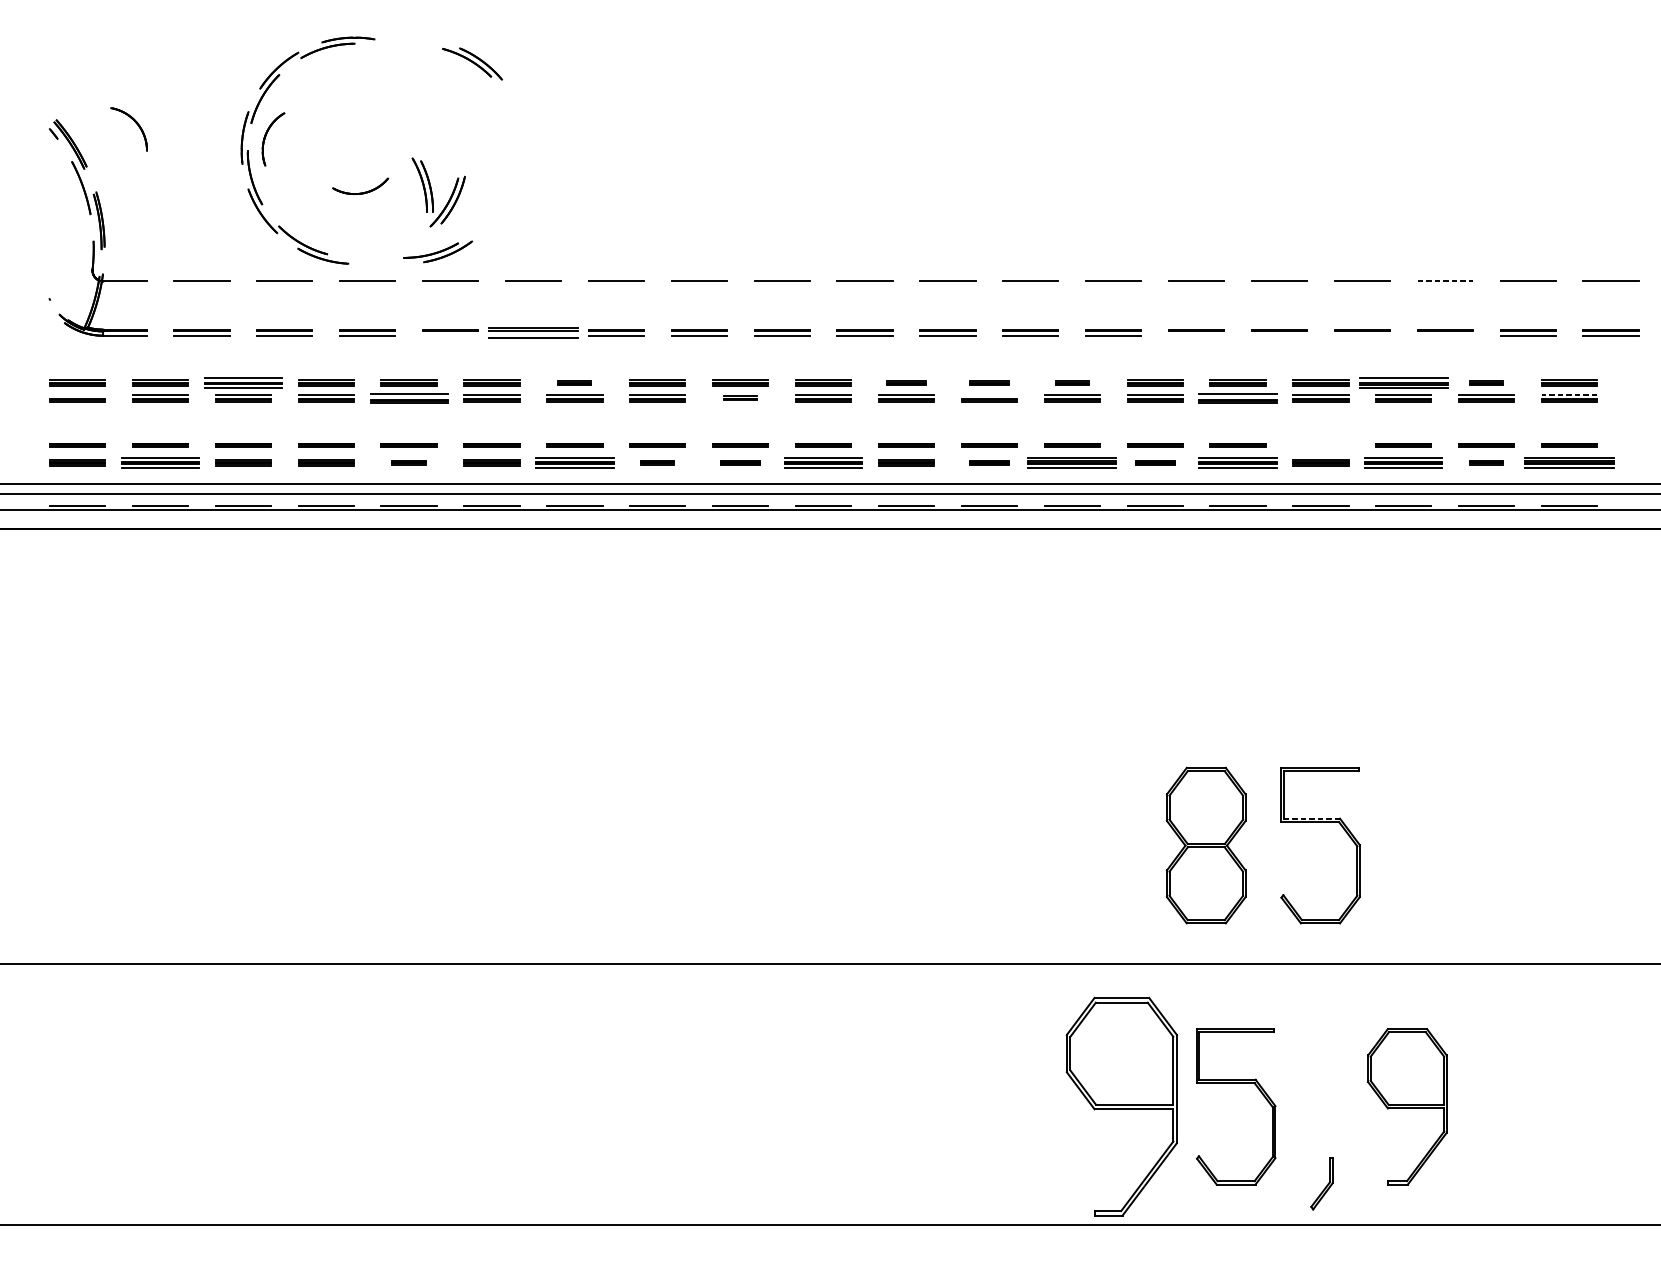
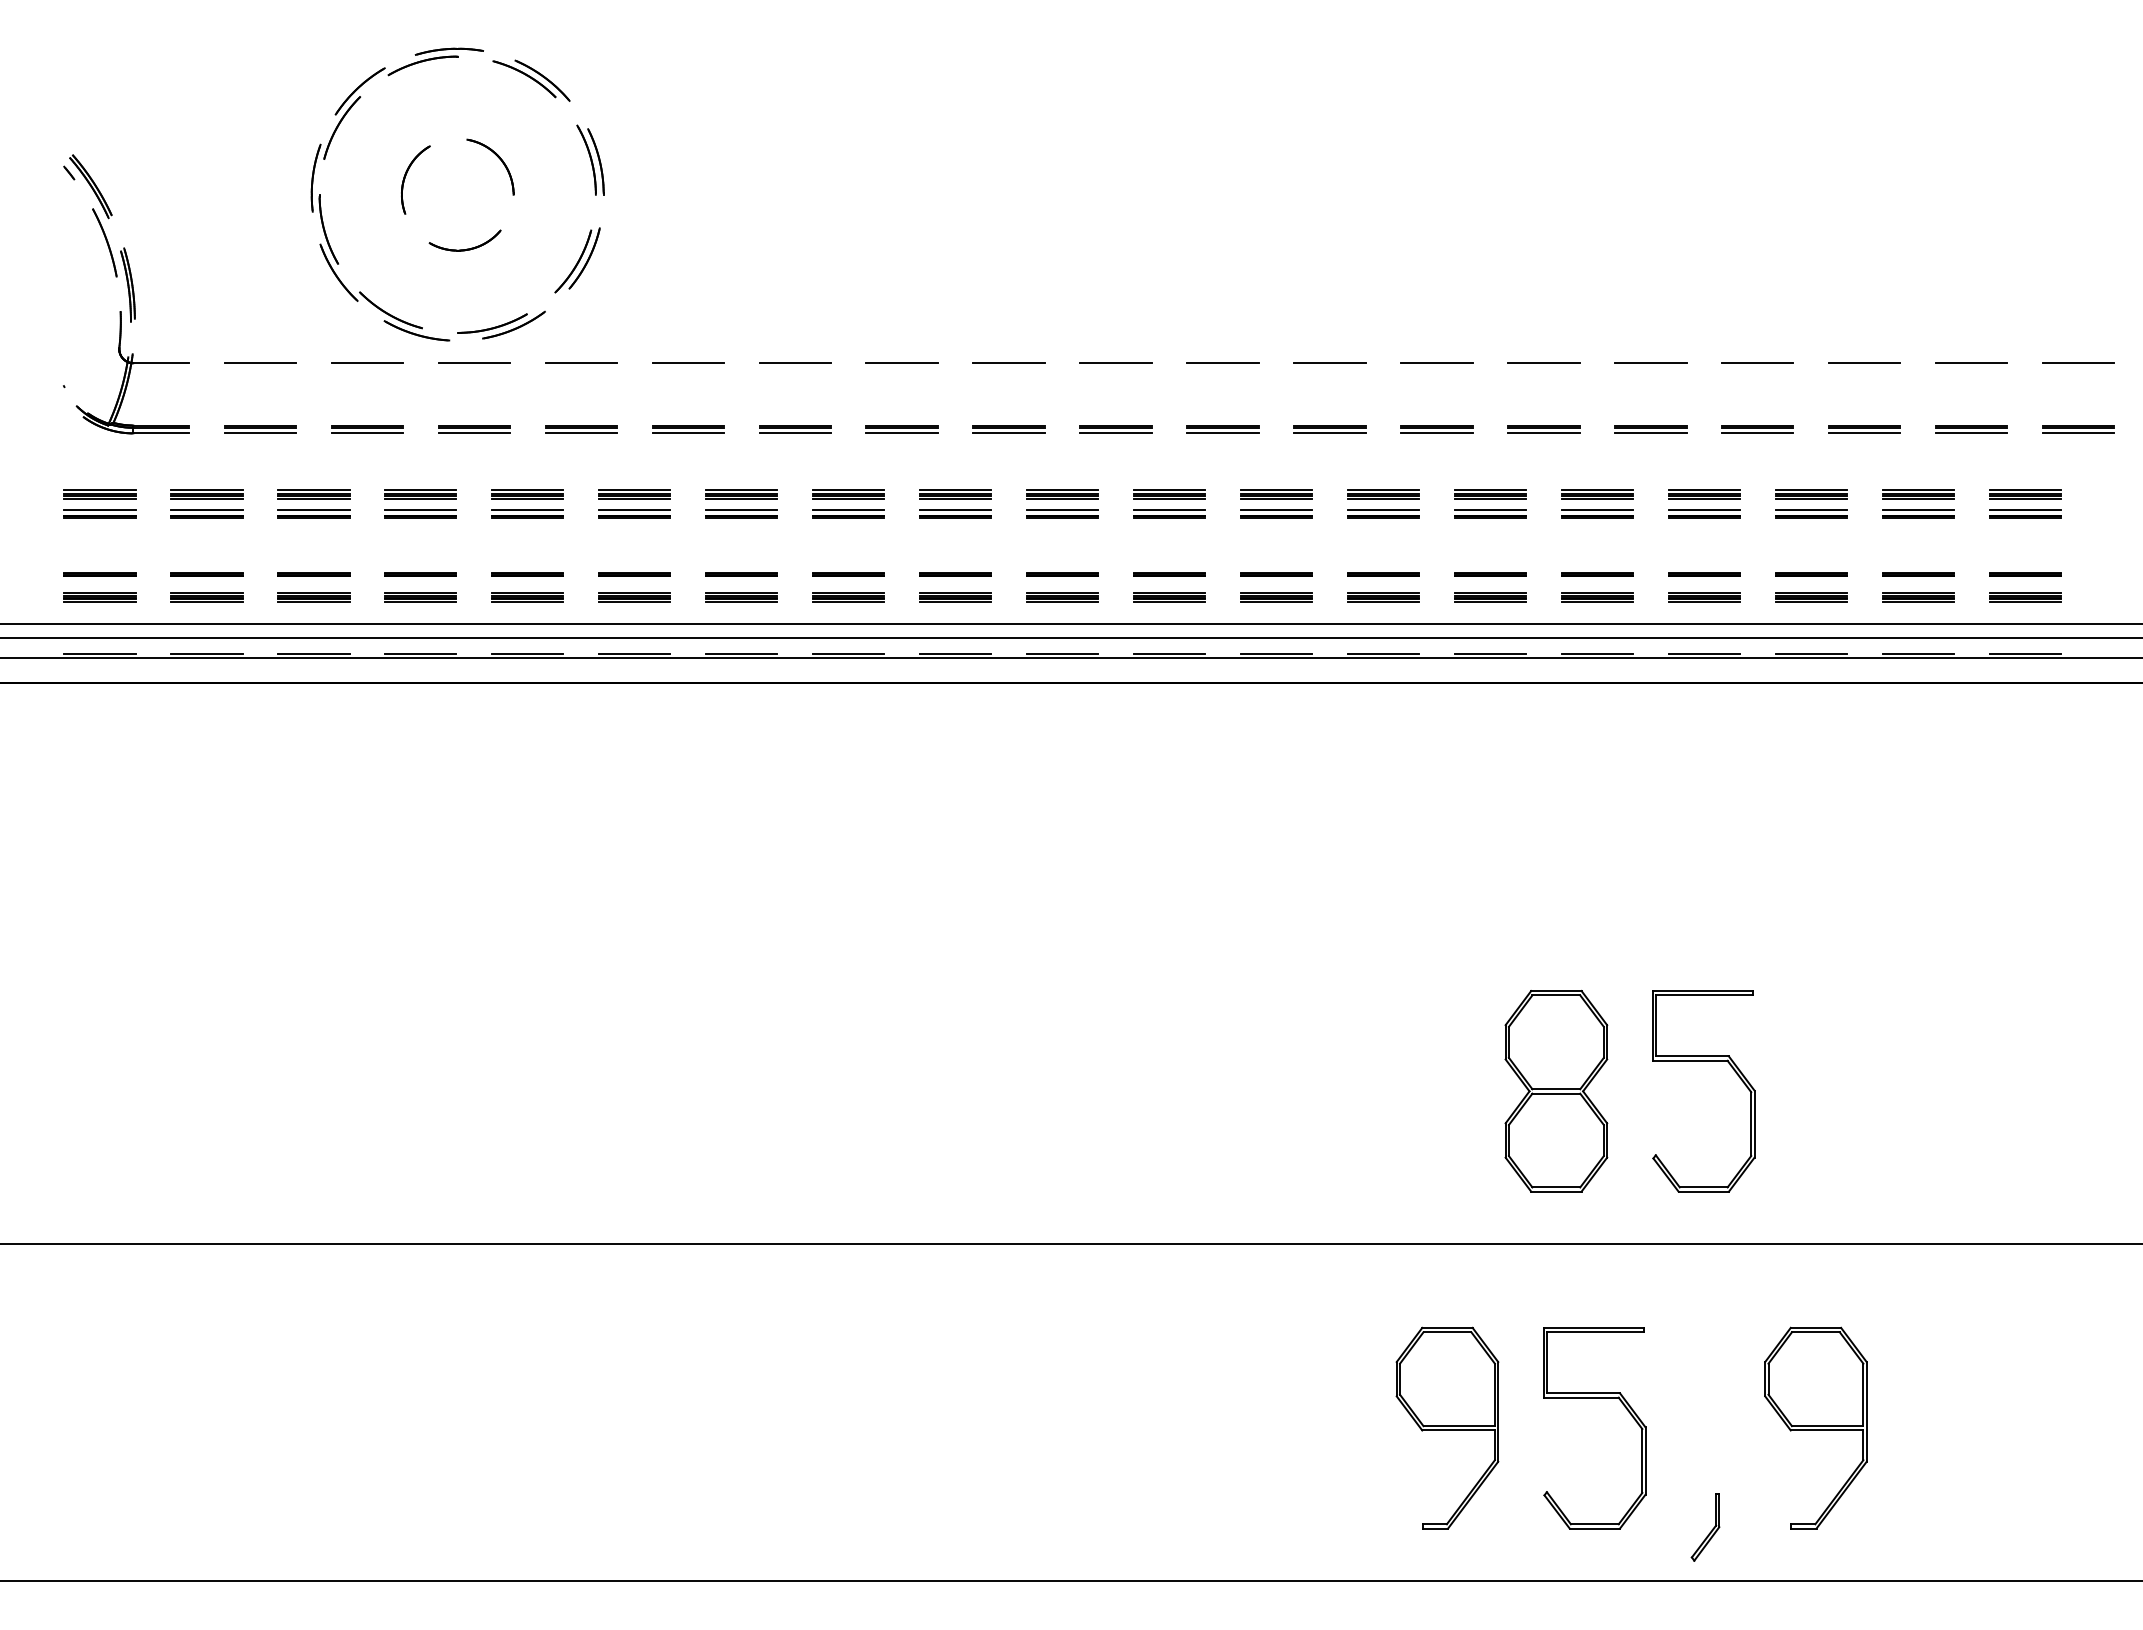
part: (472, 63) -> (531, 80), moved
part: (135, 122) -> (498, 158), moved
part: (266, 135) -> (406, 175), moved
part: (422, 184) -> (590, 159), moved
part: (438, 251) -> (501, 324), moved
line: (1445, 281) -> (1864, 363), dashed -> solid
part: (533, 332) -> (688, 429), size x0.62
line: (449, 335) -> (580, 433), added
line: (1196, 335) -> (1543, 433), added
line: (1279, 335) -> (1650, 433), added
line: (1362, 335) -> (1757, 433), added
line: (1445, 335) -> (1864, 433), added
part: (243, 383) -> (313, 494), size x0.71
part: (574, 383) -> (741, 494), size x1.67
part: (906, 383) -> (1169, 494), size x1.43
part: (989, 383) -> (1276, 494), size x1.43
part: (1072, 383) -> (1383, 494), size x1.67
part: (1404, 383) -> (1811, 494), size x0.62
part: (1486, 383) -> (1918, 494), size x1.67
line: (77, 395) -> (99, 510), added
line: (989, 395) -> (1276, 510), added
line: (1569, 395) -> (2025, 510), dashed -> solid
part: (408, 397) -> (527, 513), size x0.71
part: (740, 397) -> (955, 513), size x1.67
part: (1238, 397) -> (1597, 513), size x0.71
line: (1321, 445) -> (1704, 574), added
part: (160, 462) -> (206, 597), size x0.71
part: (408, 462) -> (527, 597), size x1.67
part: (574, 462) -> (741, 597), size x0.71
part: (657, 462) -> (848, 597), size x1.67
part: (740, 462) -> (955, 597), size x1.43
part: (823, 462) -> (1062, 597), size x0.71
part: (989, 462) -> (1276, 597), size x1.43
part: (1072, 462) -> (1383, 597), size x0.62
part: (1155, 462) -> (1490, 597), size x1.43
part: (1238, 462) -> (1597, 597), size x0.71
part: (1404, 462) -> (1811, 597), size x0.71
part: (1486, 462) -> (1918, 597), size x1.67
part: (1569, 462) -> (2025, 597), size x0.62
line: (1312, 818) -> (1693, 1056), dashed -> solid
part: (1121, 1106) -> (1447, 1427), size x0.71

